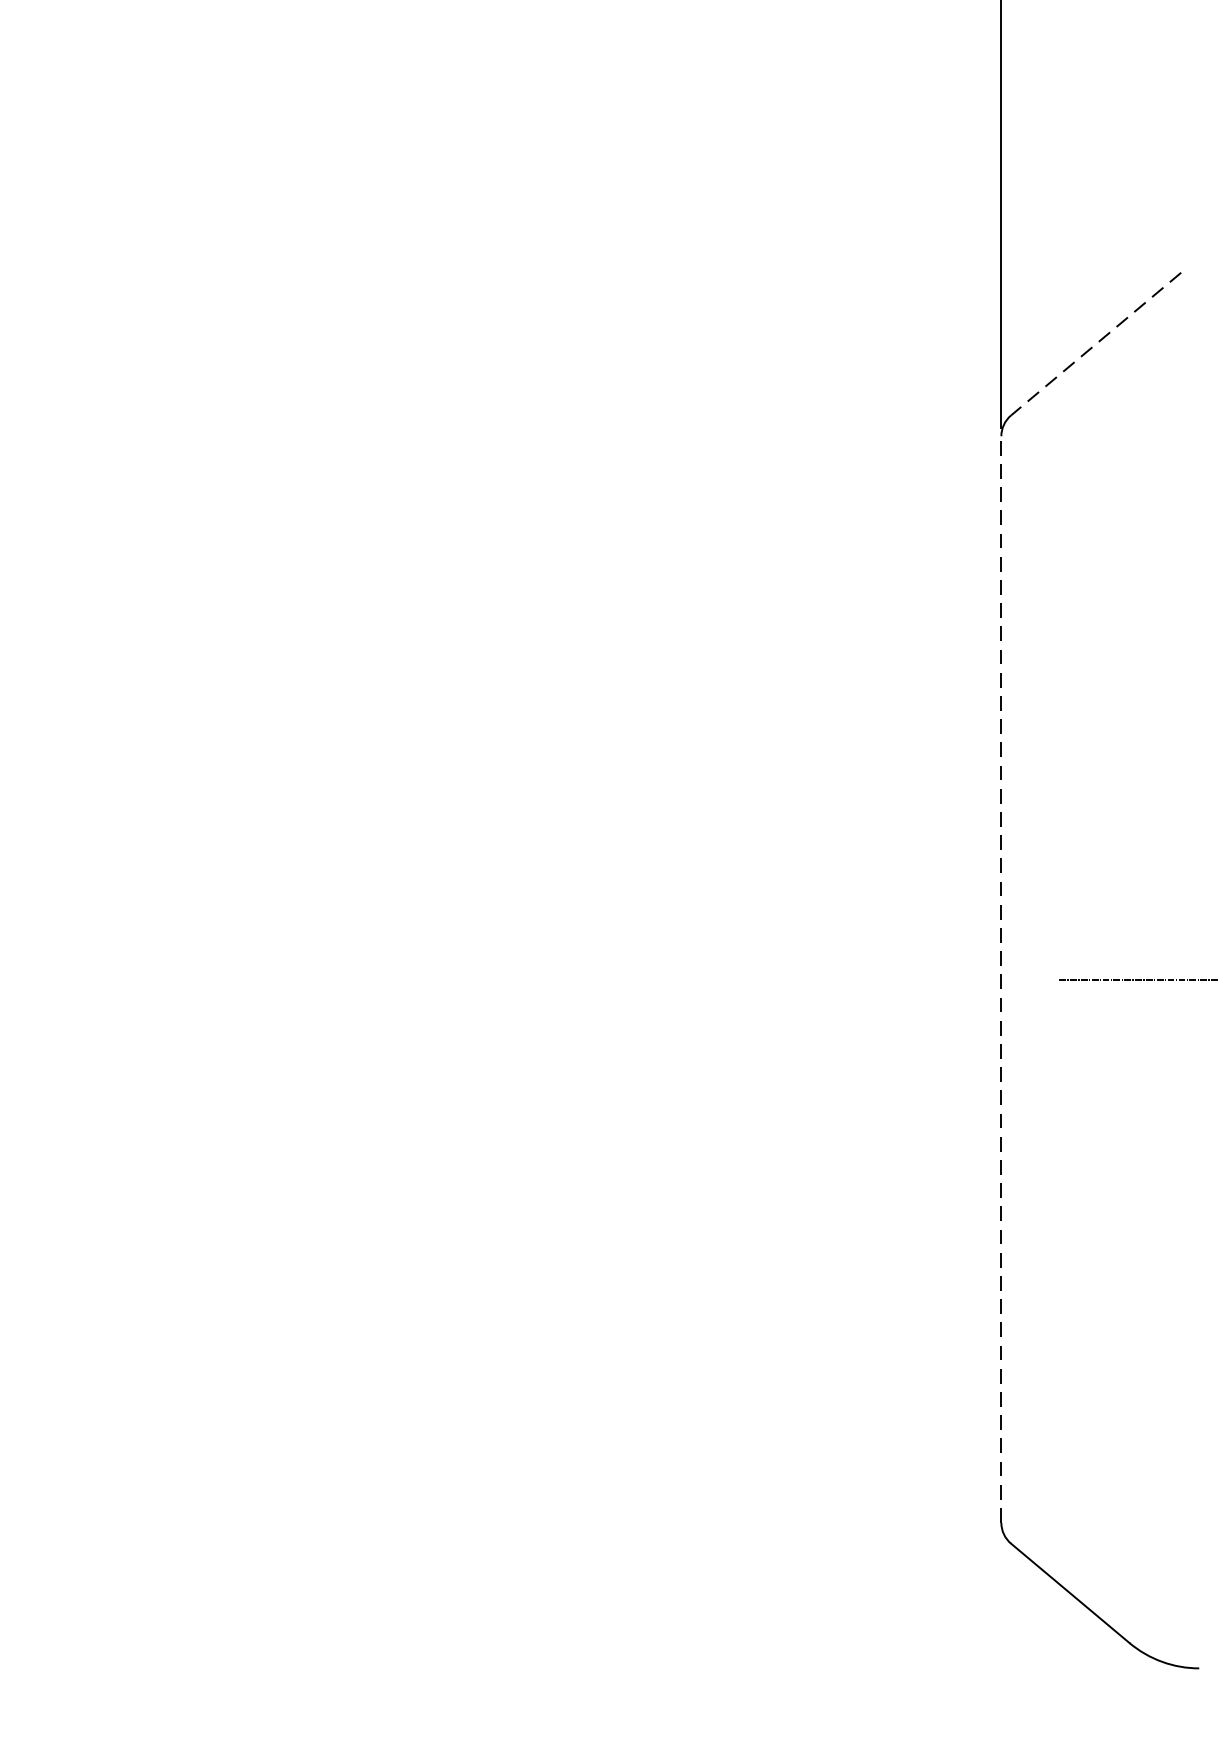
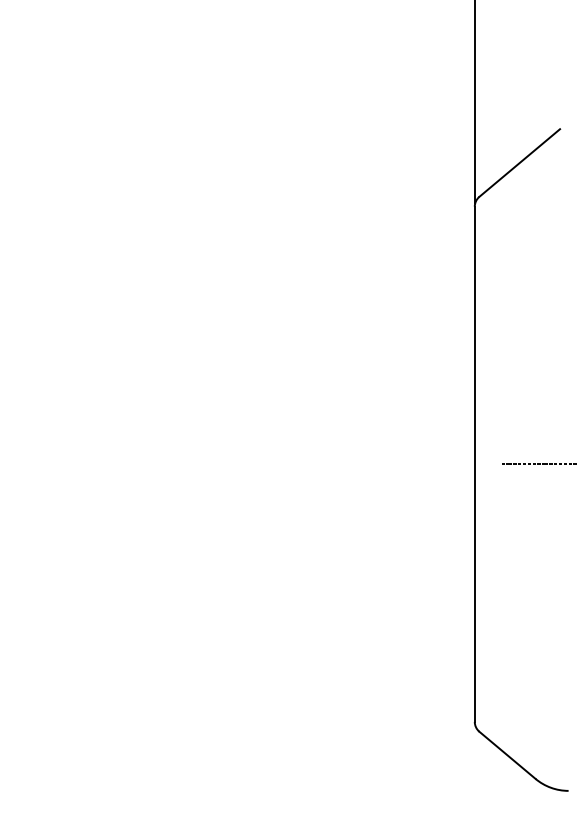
line: (1095, 345) -> (519, 163), dashed -> solid
line: (1000, 979) -> (474, 464), dashed -> solid

